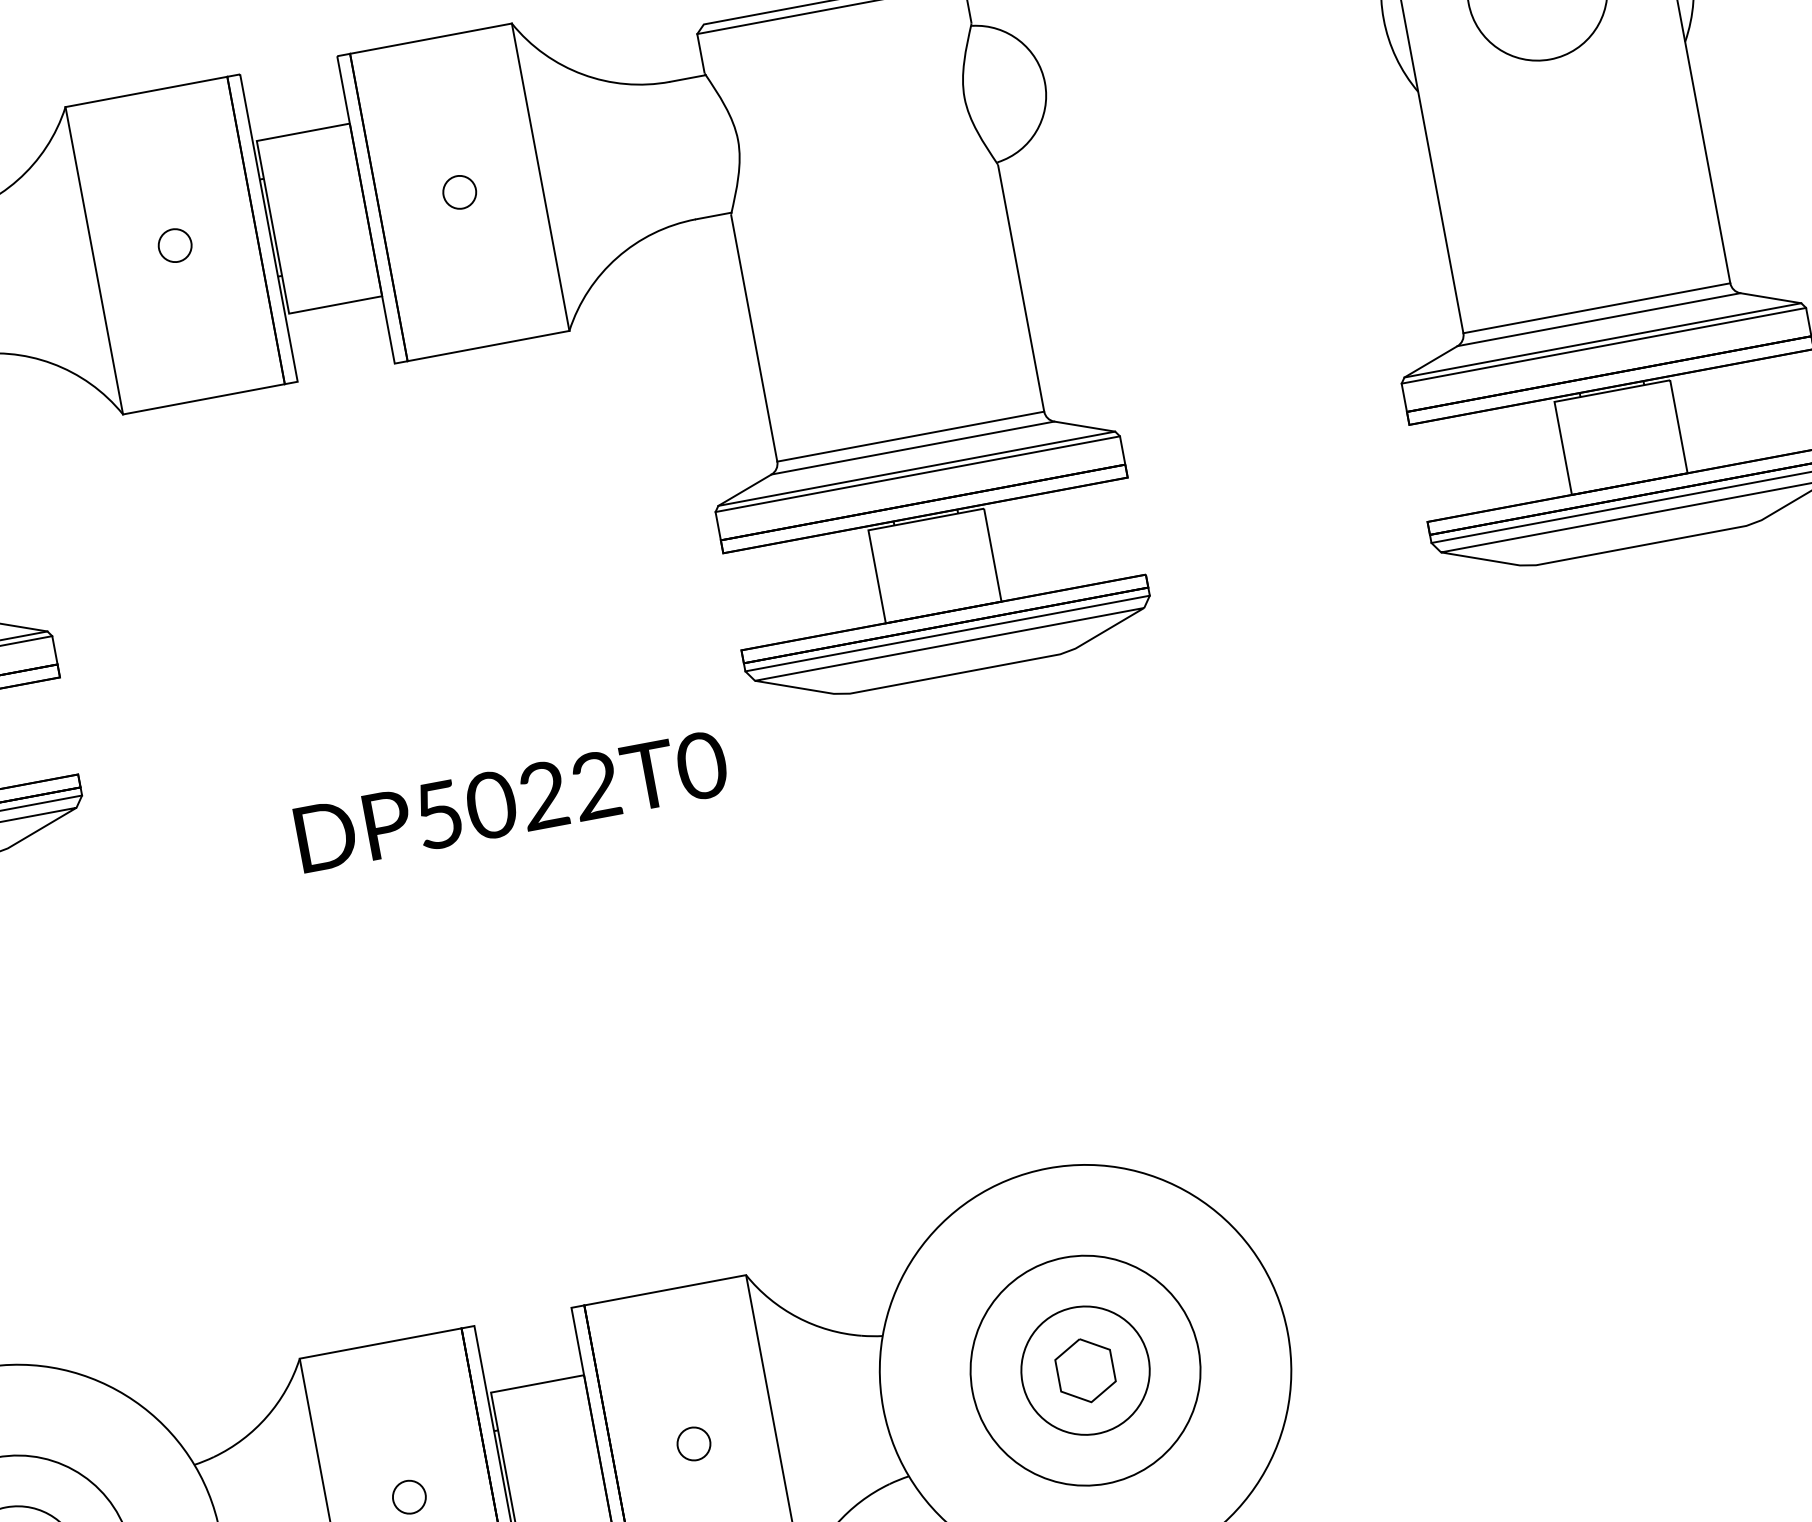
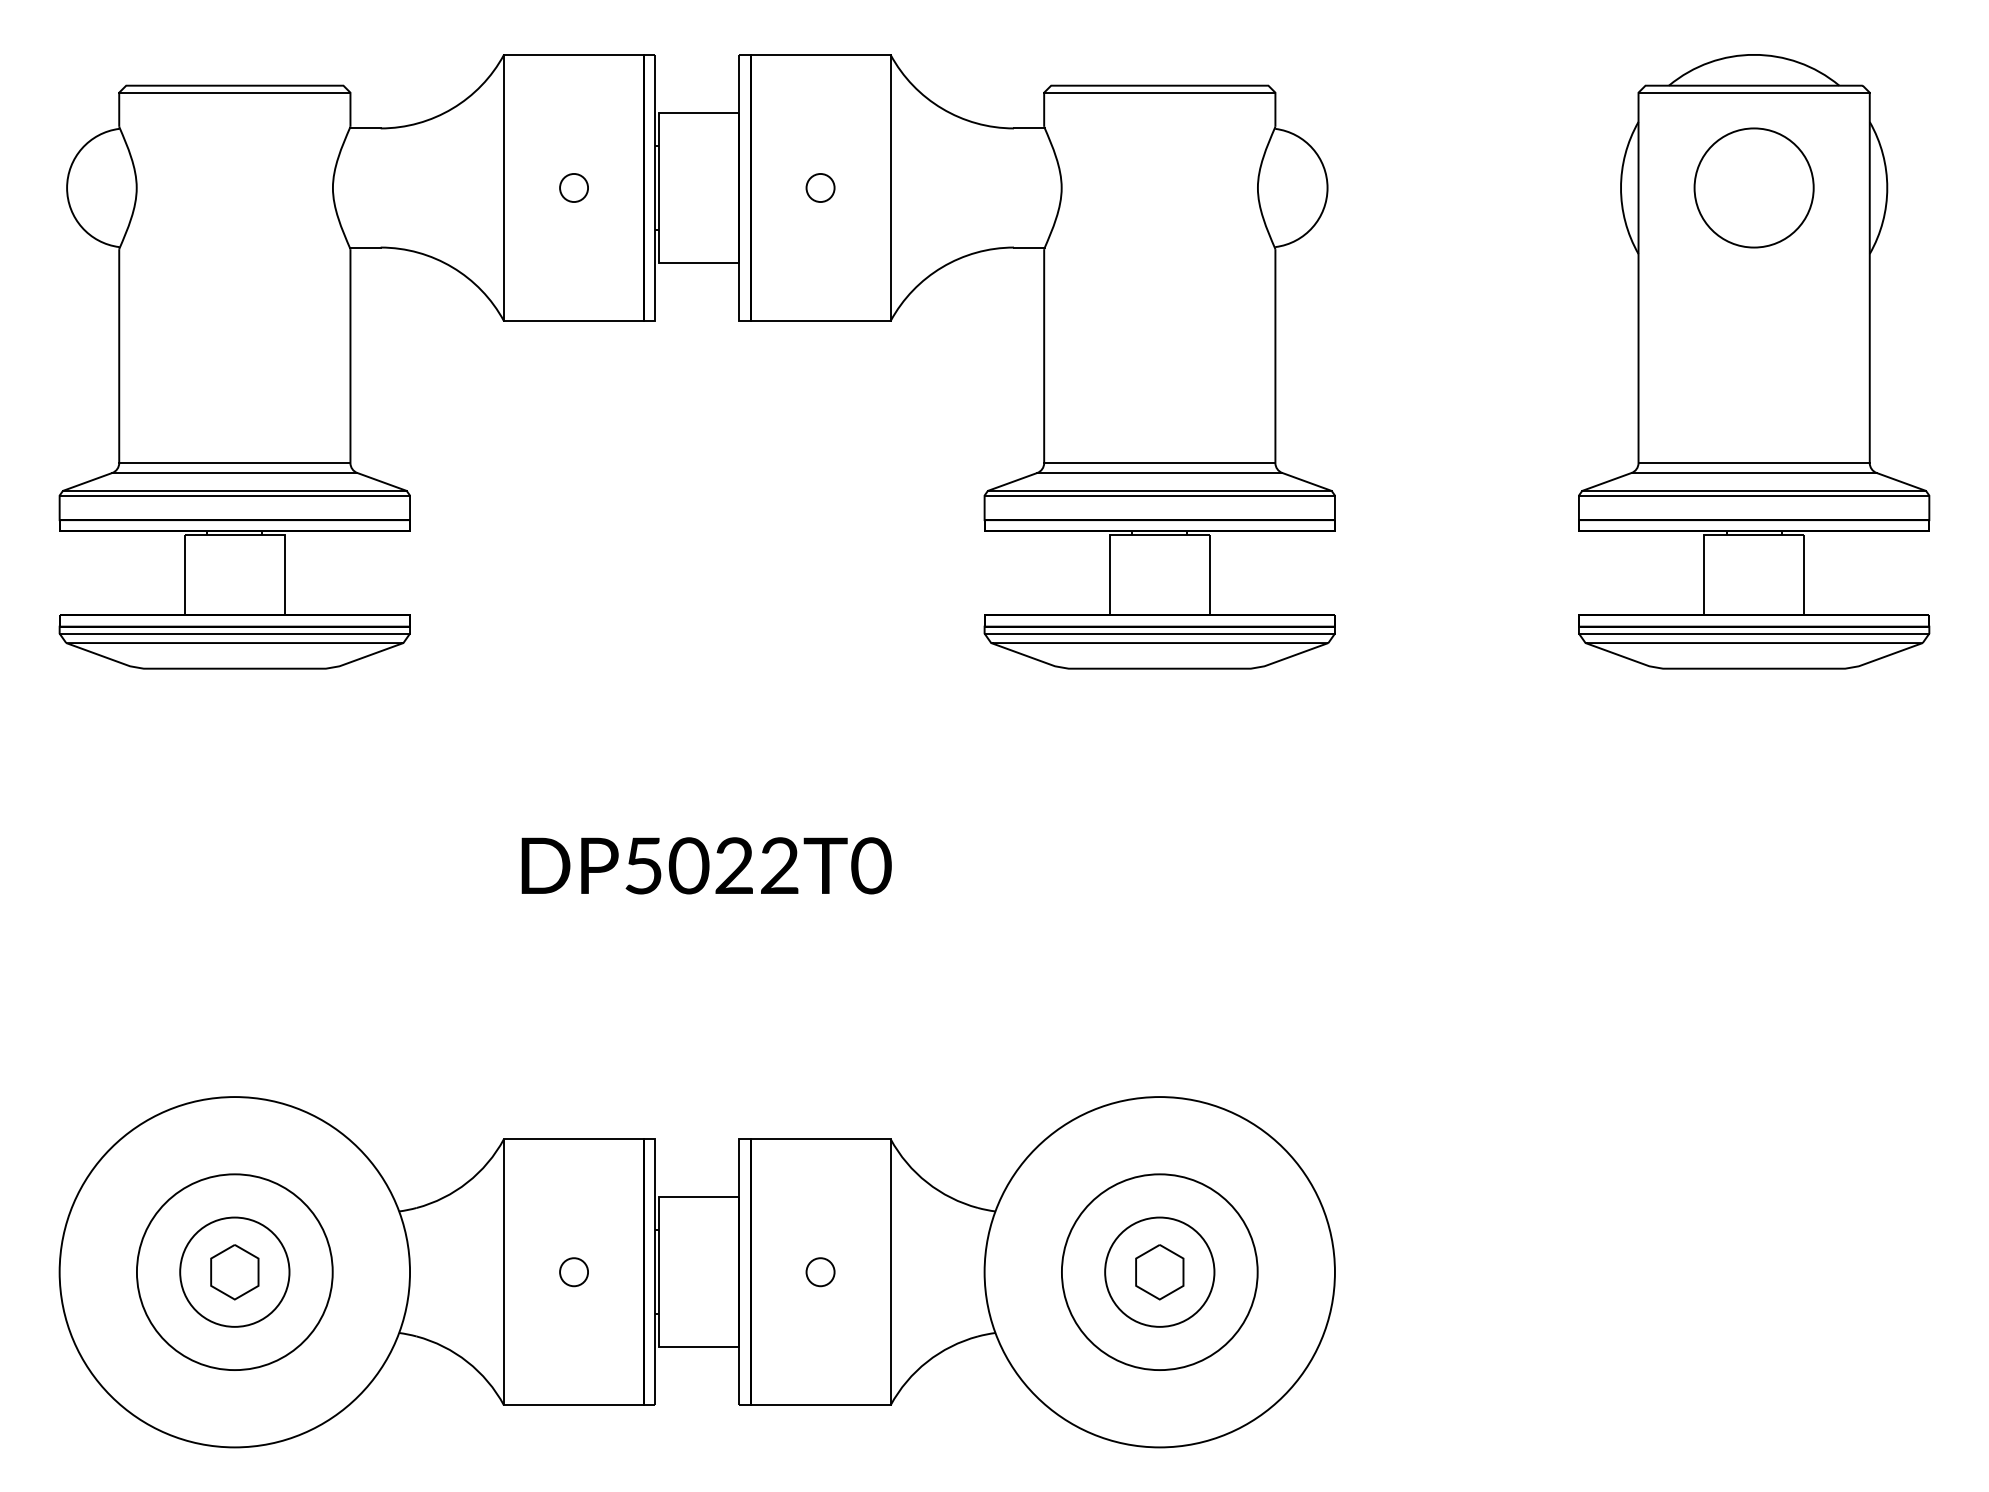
text: (511, 801) -> (706, 865), moved

